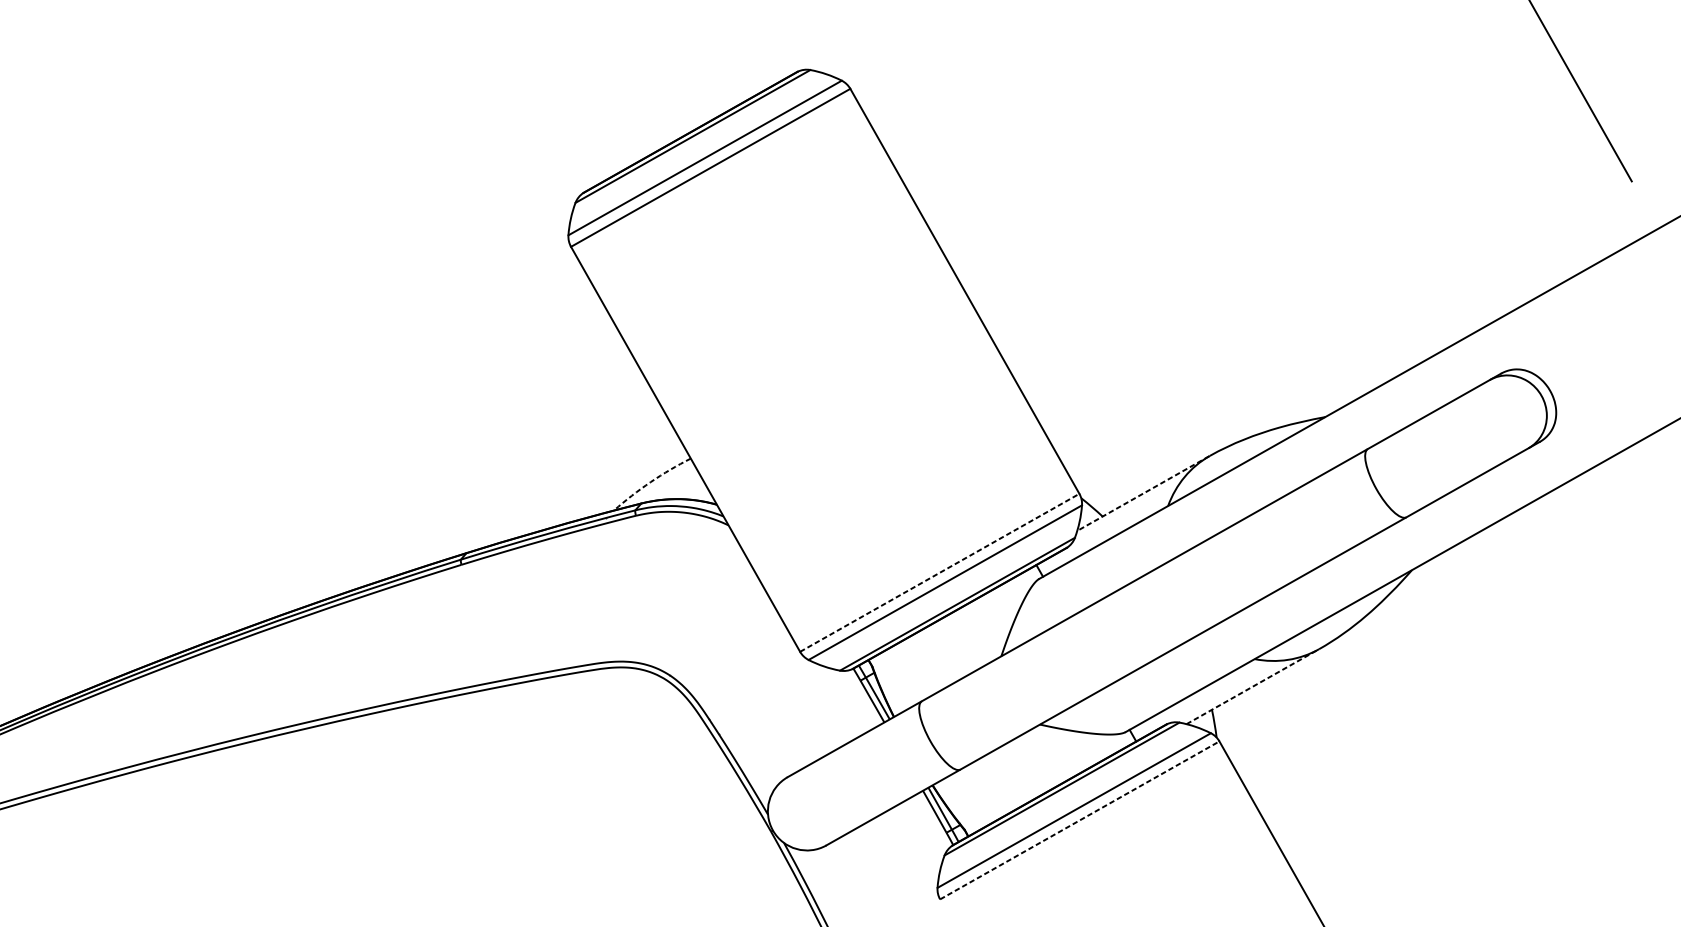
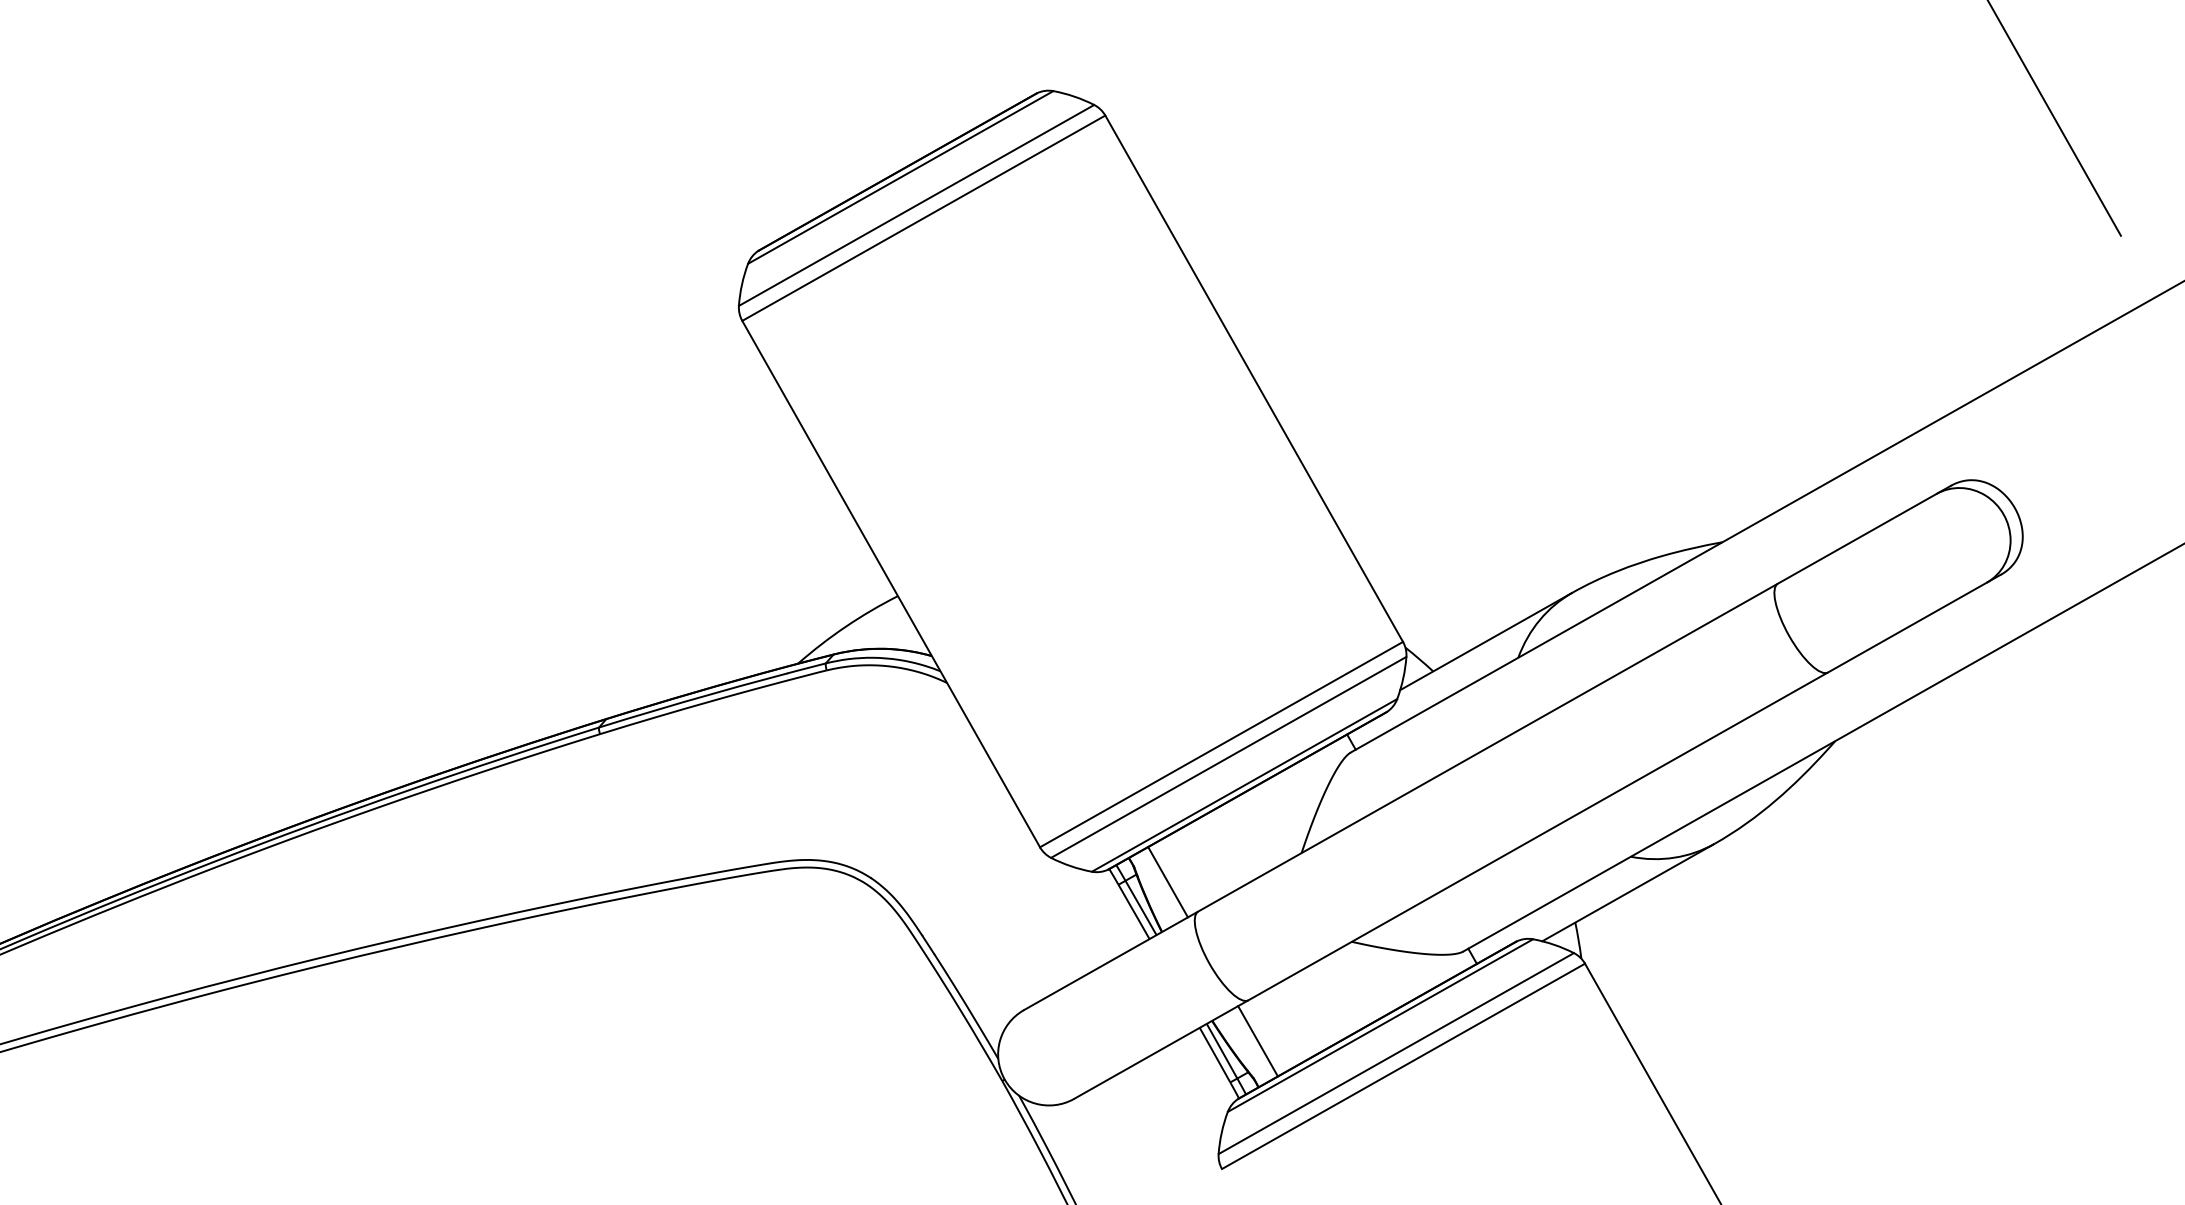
arc: (650, 481) -> (845, 626), dashed -> solid
line: (1143, 493) -> (1486, 641), dashed -> solid
line: (939, 572) -> (1221, 744), dashed -> solid
line: (898, 678) -> (1167, 882), added
line: (1252, 686) -> (1628, 892), dashed -> solid
line: (967, 801) -> (1257, 1041), added
line: (1079, 820) -> (1403, 1066), dashed -> solid

